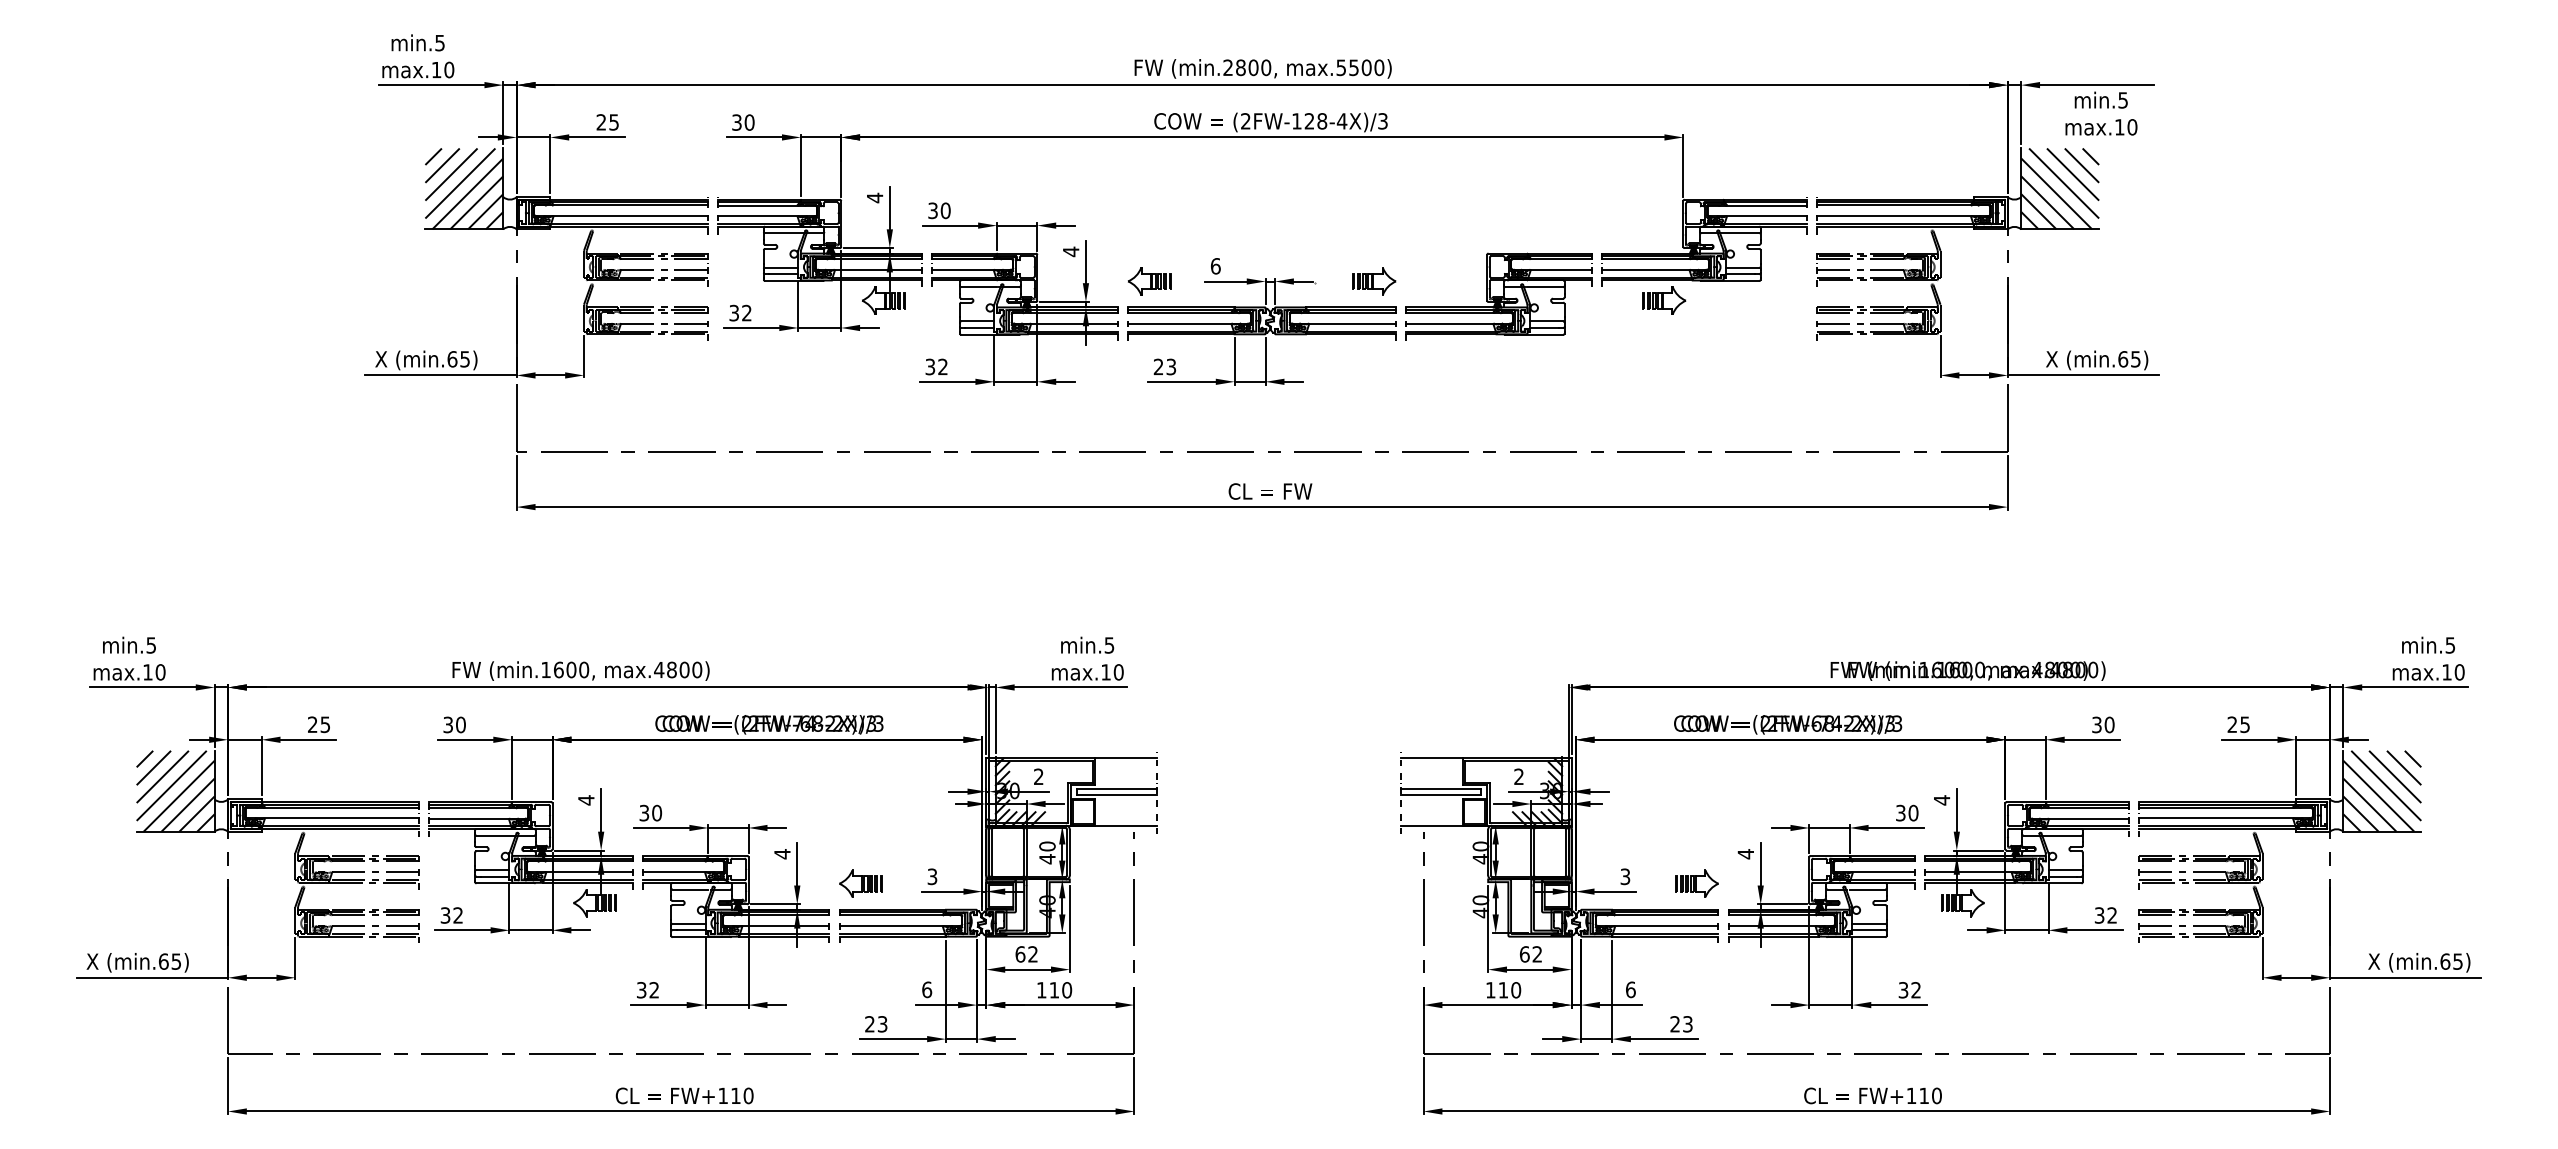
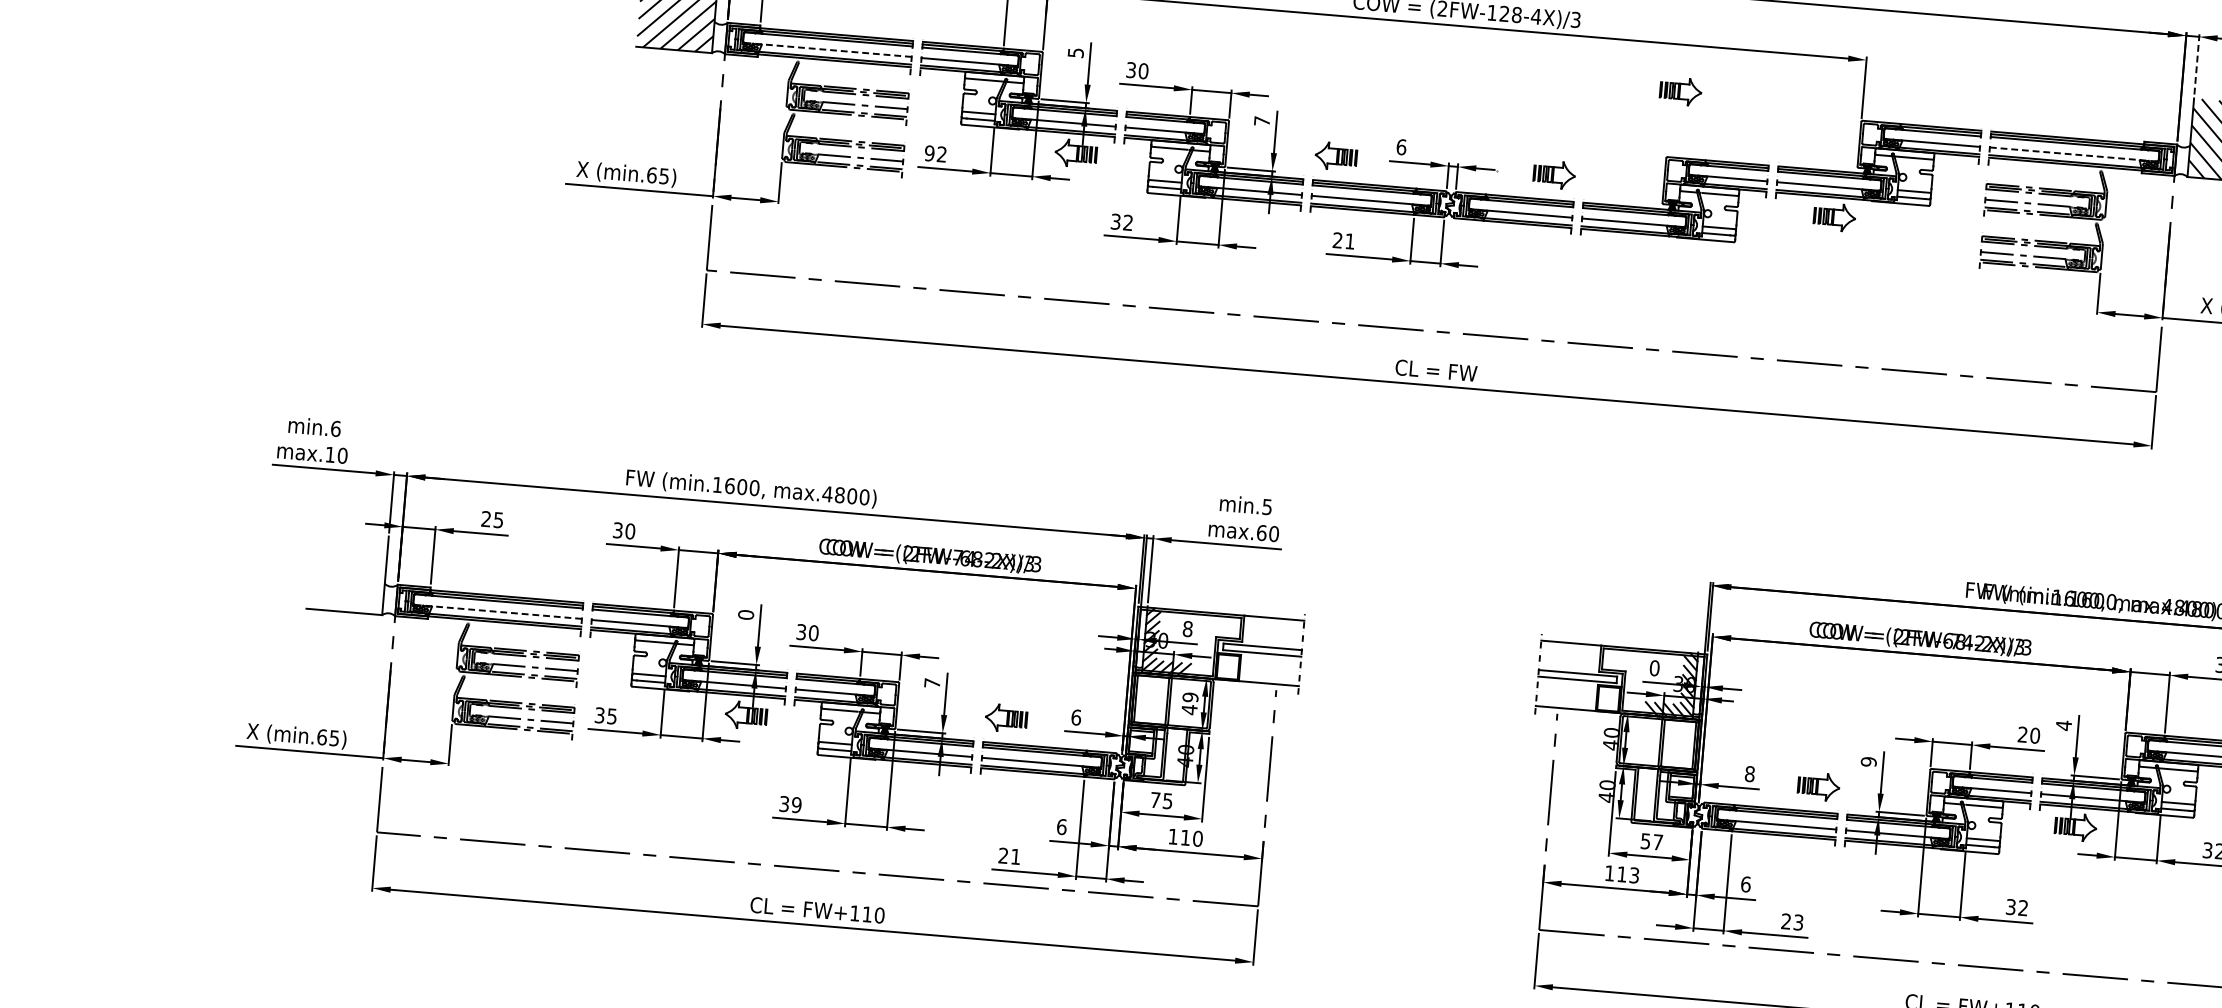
line: (2021, 112) -> (2197, 63), solid -> dashed
part: (1496, 185) -> (1681, 91), added
text: (875, 197) -> (1076, 52), 4 -> 5
line: (621, 216) -> (827, 50), solid -> dashed
line: (1903, 216) -> (2074, 154), solid -> dashed
text: (1071, 251) -> (1262, 121), 4 -> 7
text: (734, 313) -> (929, 153), 32 -> 92
text: (1171, 366) -> (1350, 241), 23 -> 21
text: (151, 645) -> (336, 428), min.5 -> min.6
text: (1106, 672) -> (1262, 533), max.10 -> max.60
text: (1038, 776) -> (1187, 628), 2 -> 8
text: (1519, 776) -> (1655, 667), 2 -> 0
hatch: (175, 790) -> (347, 571), removed
text: (586, 800) -> (746, 615), 4 -> 0
text: (1900, 813) -> (2022, 735), 30 -> 20
line: (332, 818) -> (497, 611), solid -> dashed
text: (1047, 846) -> (1190, 697), 40 -> 49
text: (782, 854) -> (932, 683), 4 -> 7
text: (1745, 854) -> (1868, 762), 4 -> 9
text: (932, 876) -> (1076, 717), 3 -> 6
text: (1625, 876) -> (1750, 773), 3 -> 8
text: (457, 915) -> (611, 716), 32 -> 35
text: (1026, 954) -> (1161, 800), 62 -> 75
text: (1530, 954) -> (1651, 841), 62 -> 57
text: (654, 990) -> (796, 805), 32 -> 39
text: (1516, 990) -> (1634, 875), 110 -> 113
text: (882, 1024) -> (1015, 857), 23 -> 21

